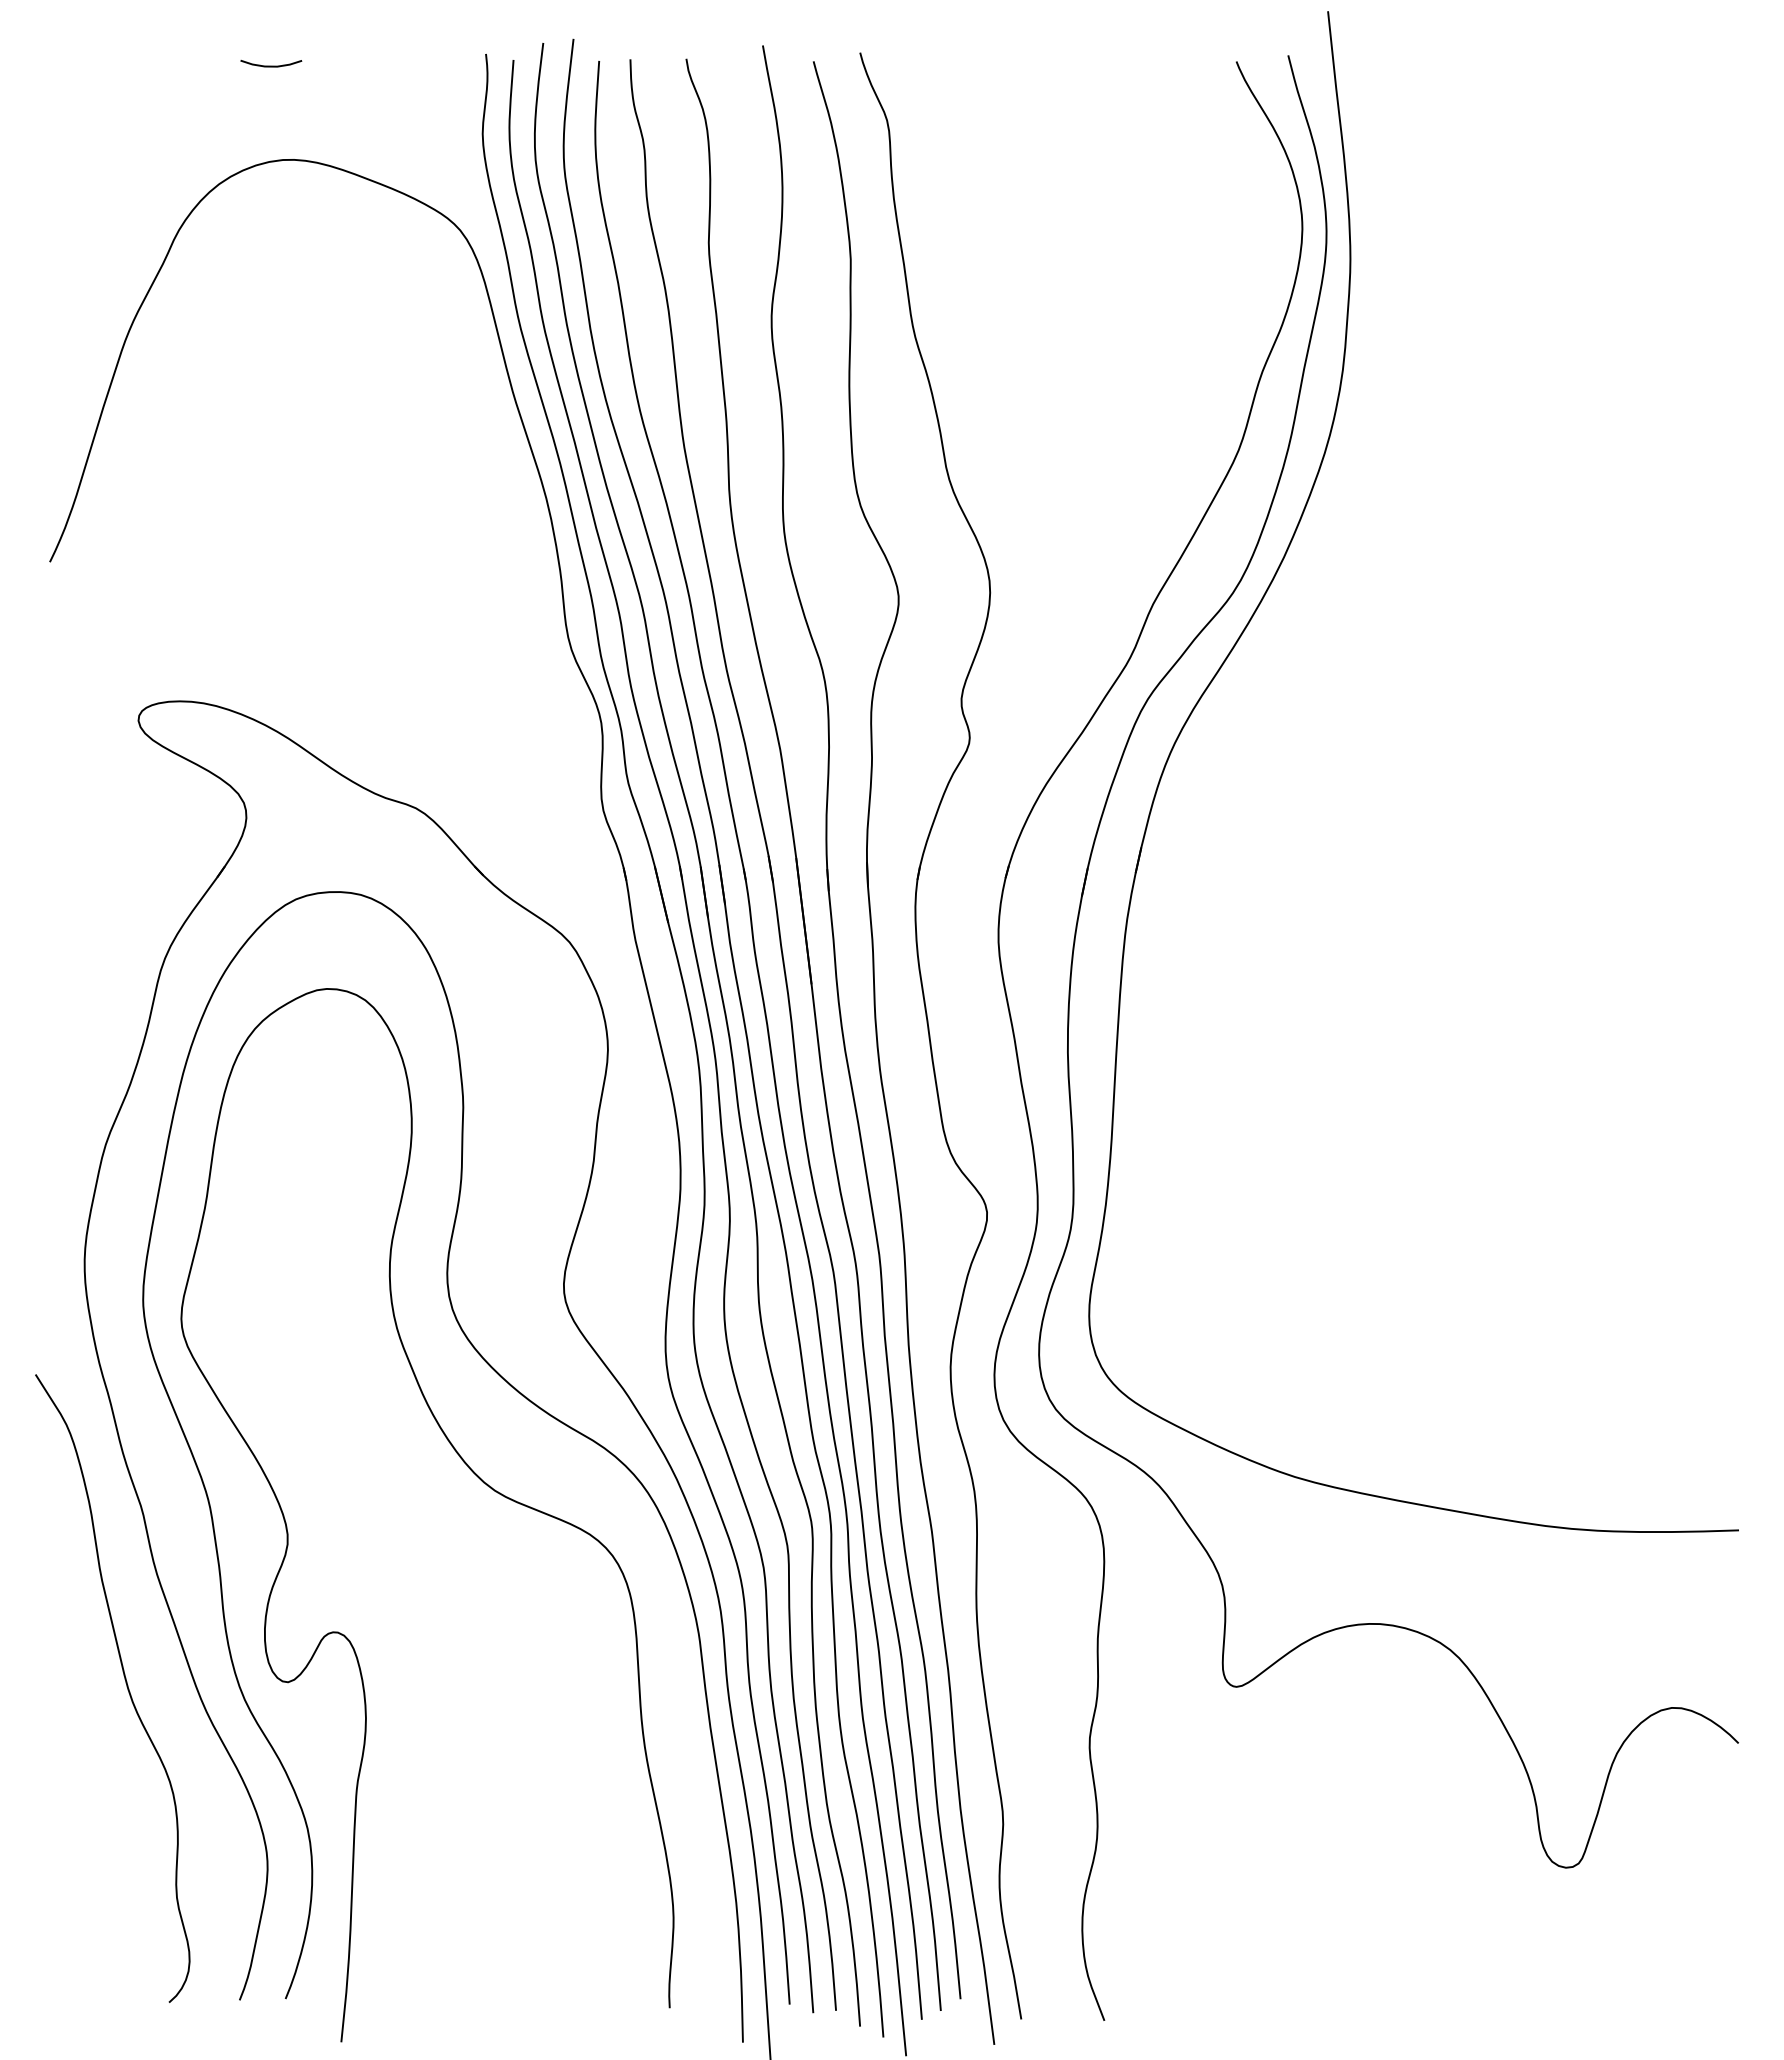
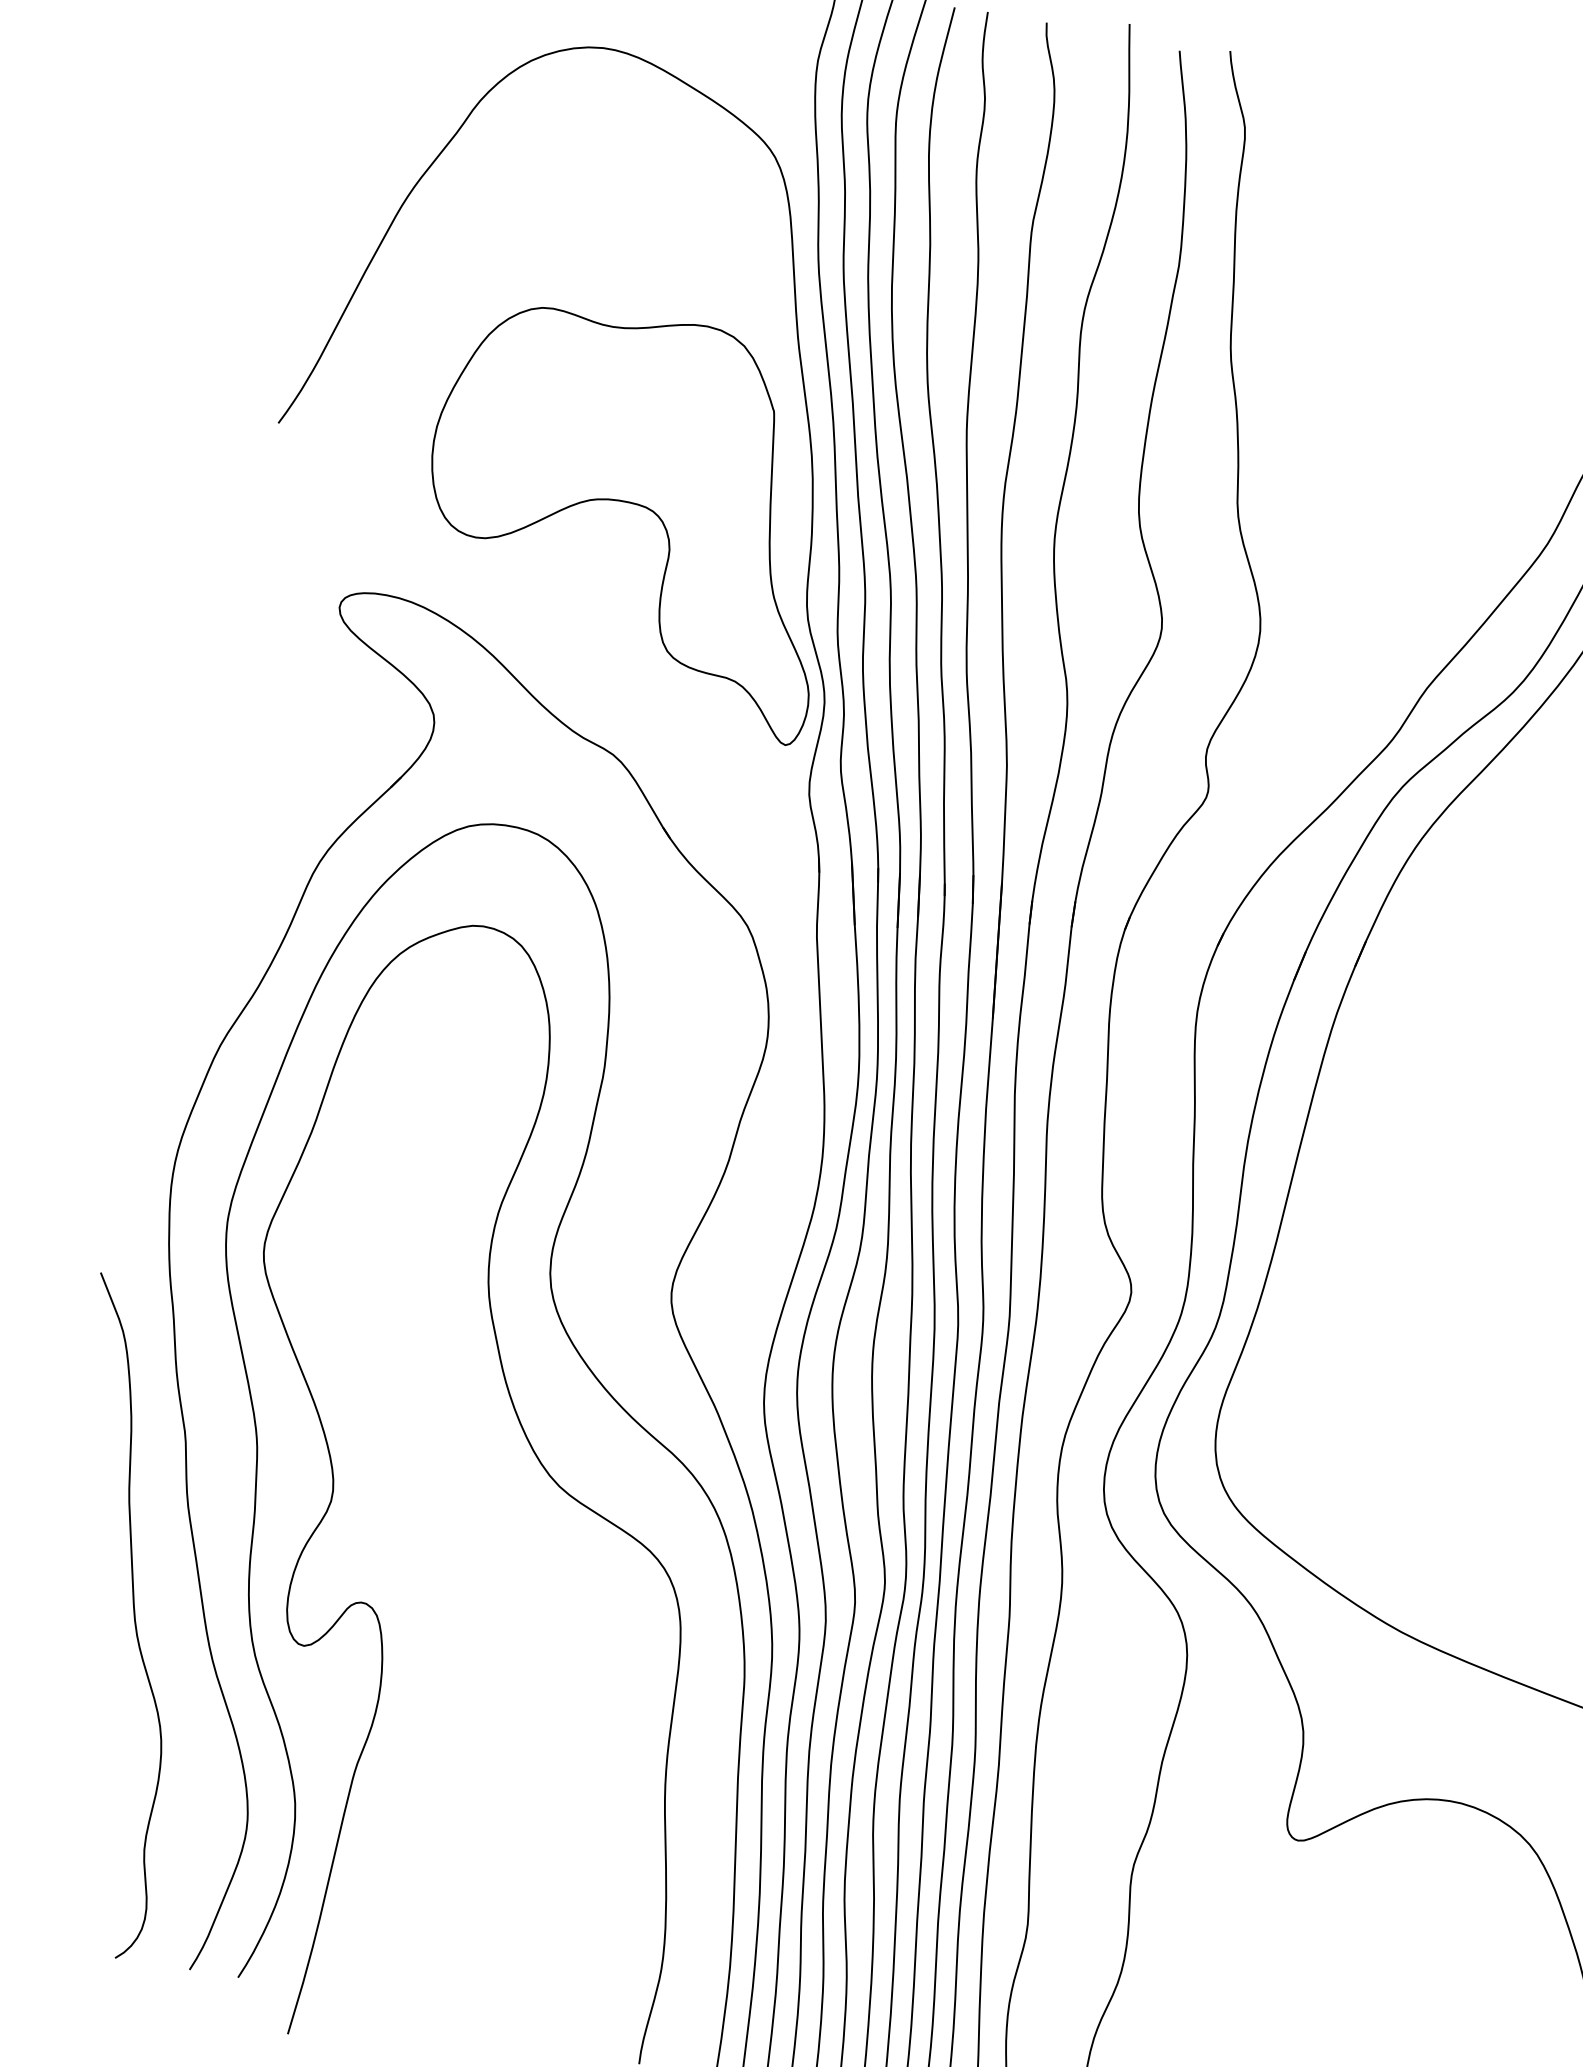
part: (391, 574) -> (634, 504), added

